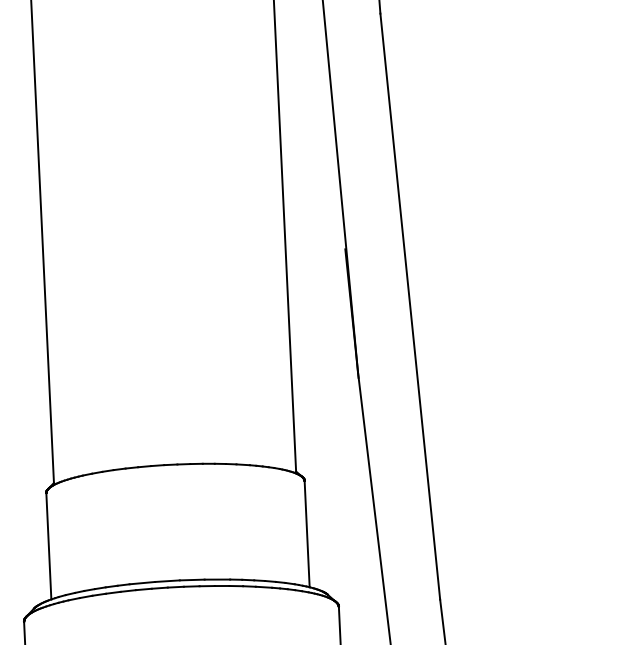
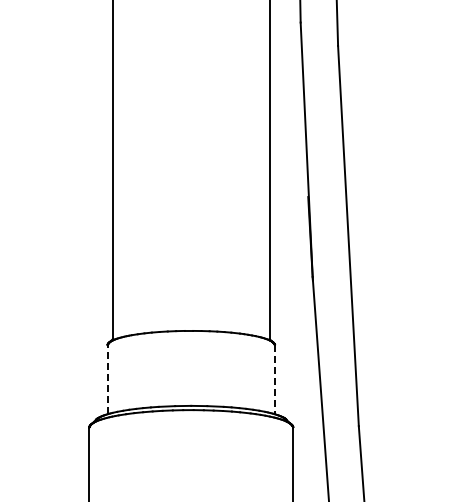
line: (306, 535) -> (274, 380), solid -> dashed
line: (48, 545) -> (107, 379), solid -> dashed

